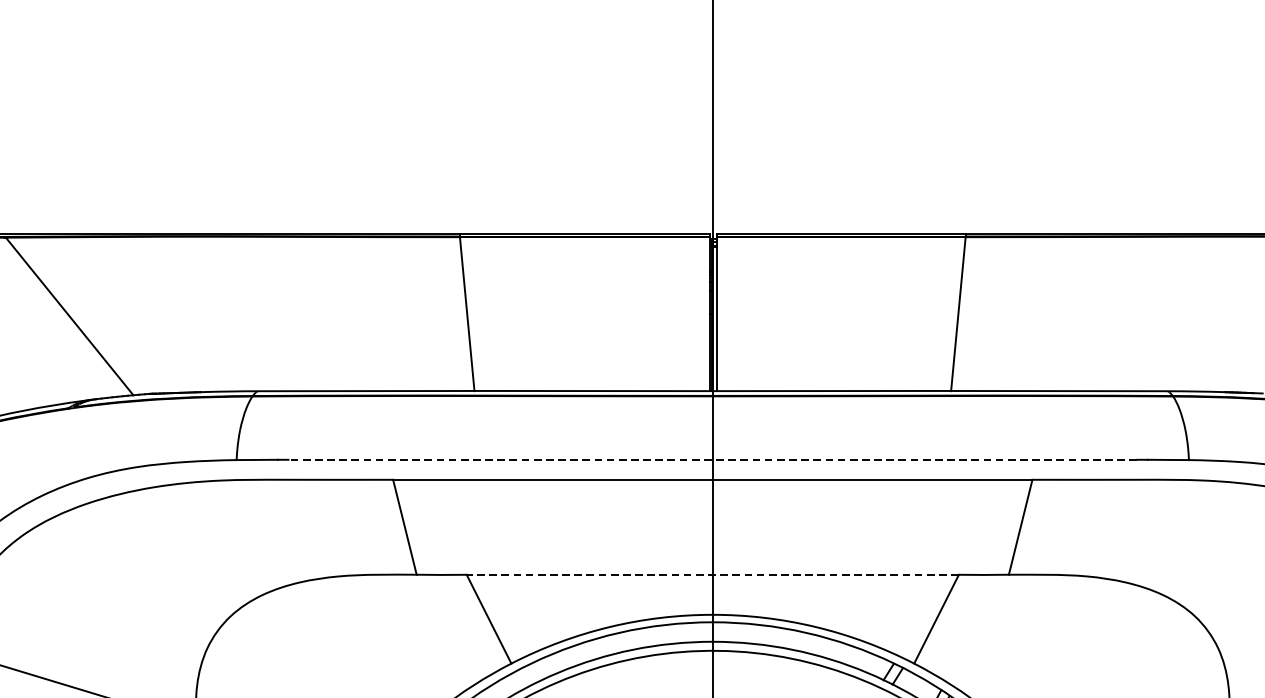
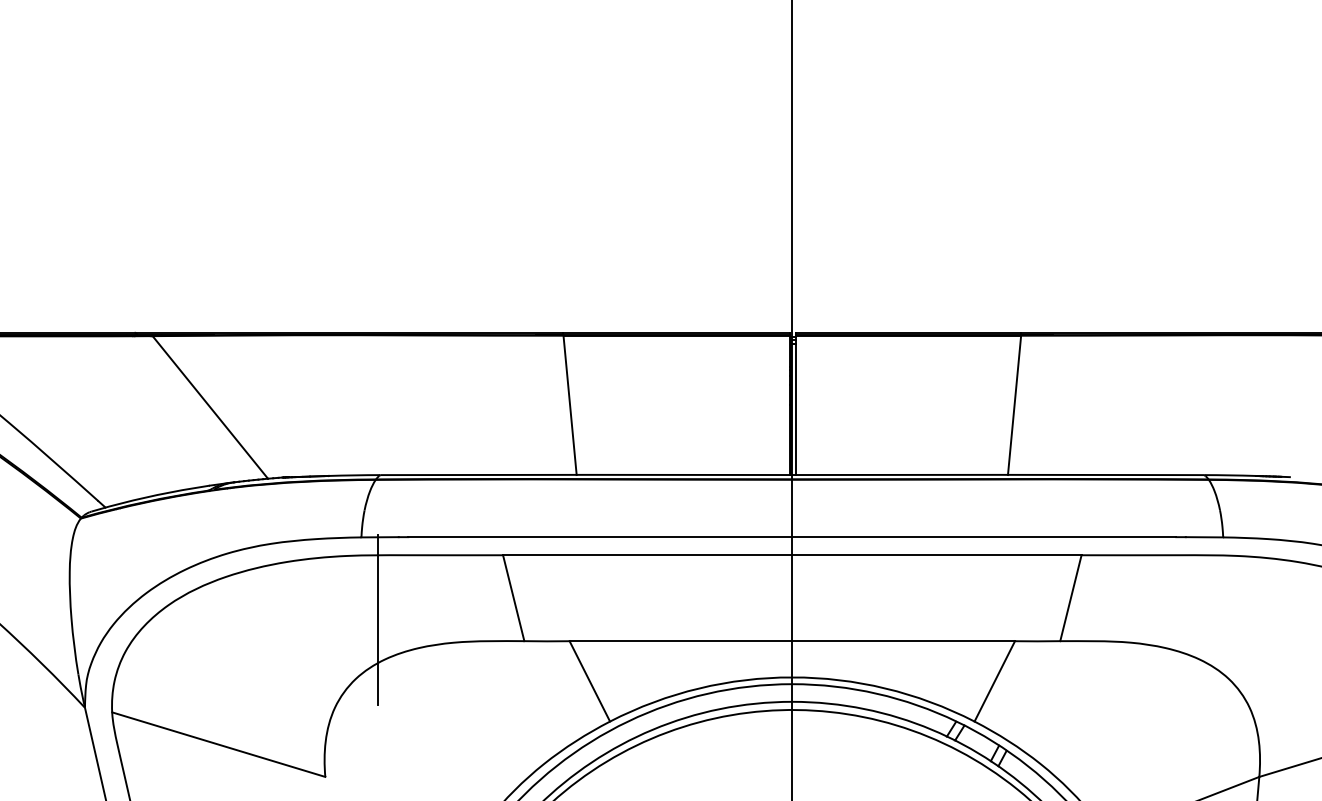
line: (712, 460) -> (792, 537), dashed -> solid
line: (254, 550) -> (377, 619), added
line: (712, 575) -> (792, 641), dashed -> solid

